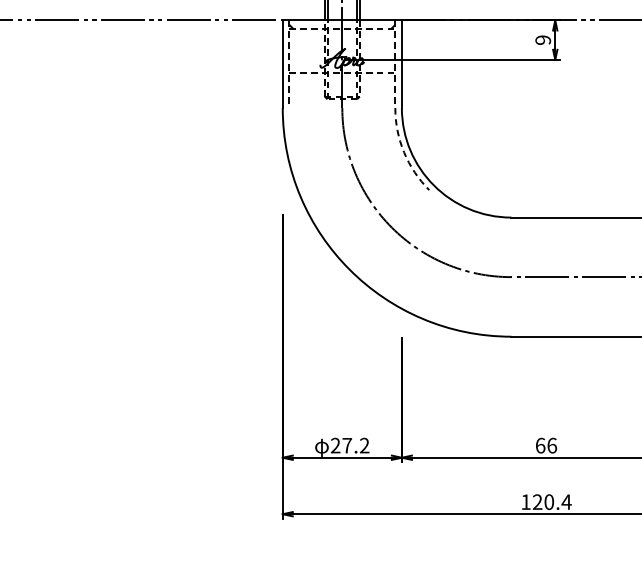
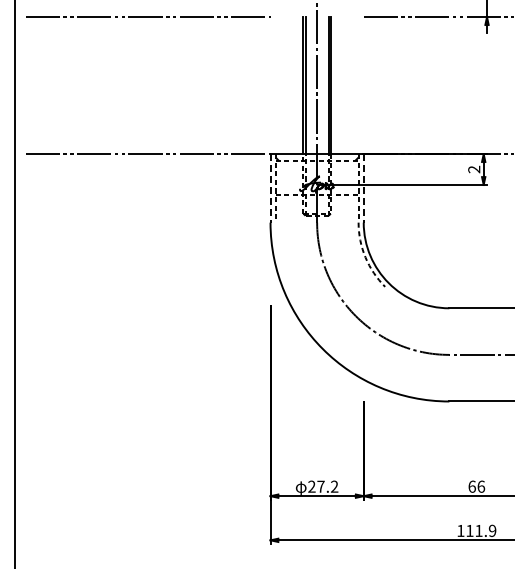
text: (543, 40) -> (474, 169), 9 -> 2
line: (282, 64) -> (270, 188), solid -> dashed
line: (401, 64) -> (363, 188), solid -> dashed
text: (552, 501) -> (481, 530), 120.4 -> 111.9

